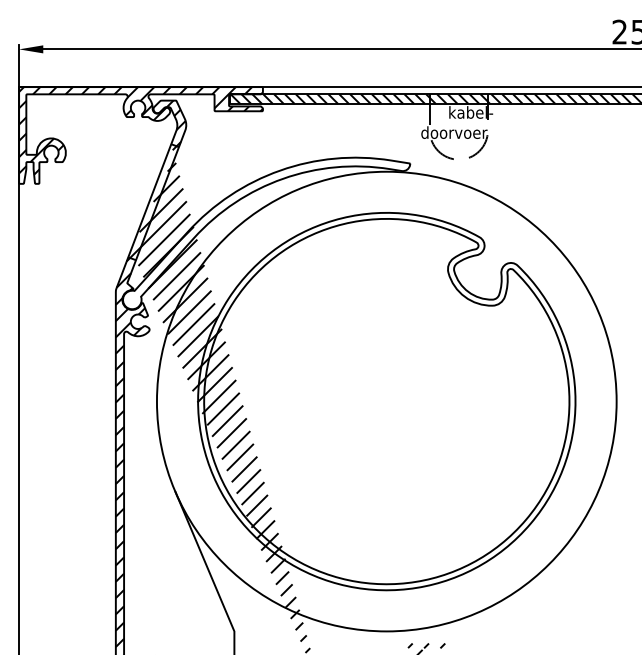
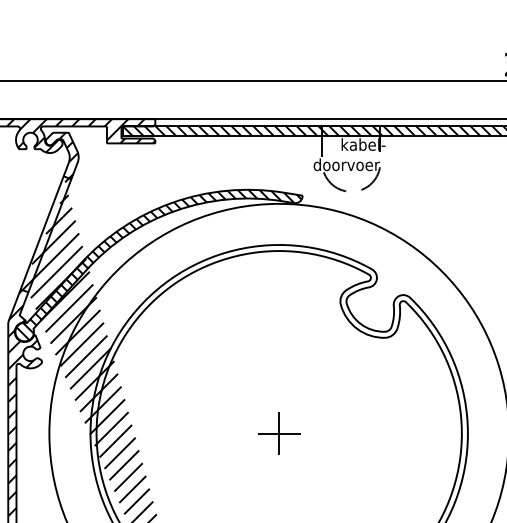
hatch: (266, 232) -> (158, 264), added
part: (386, 401) -> (278, 433), added

